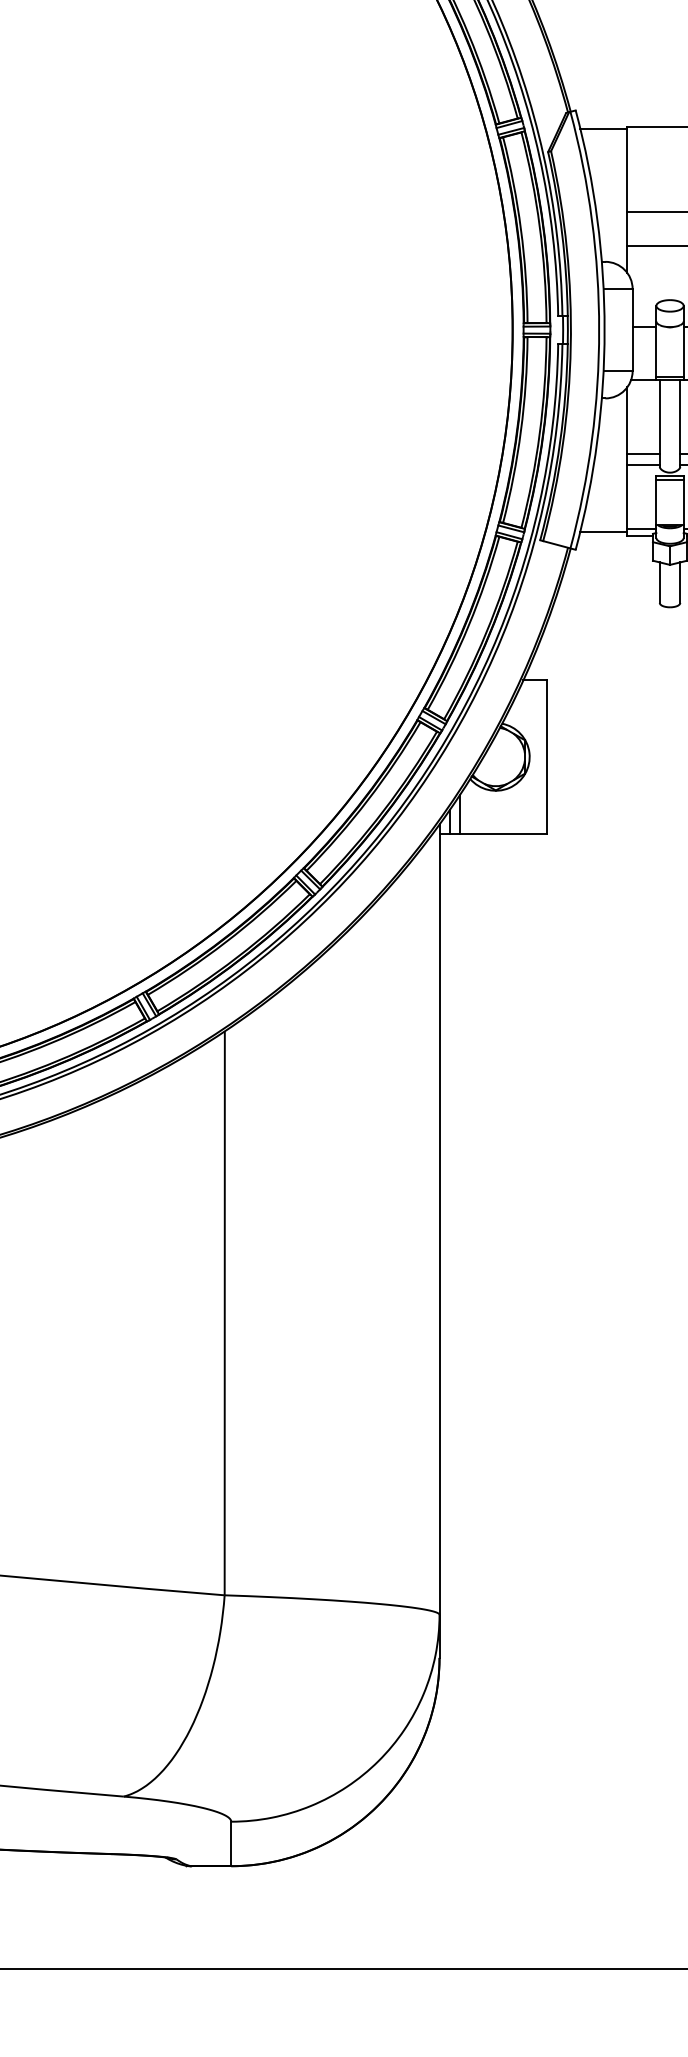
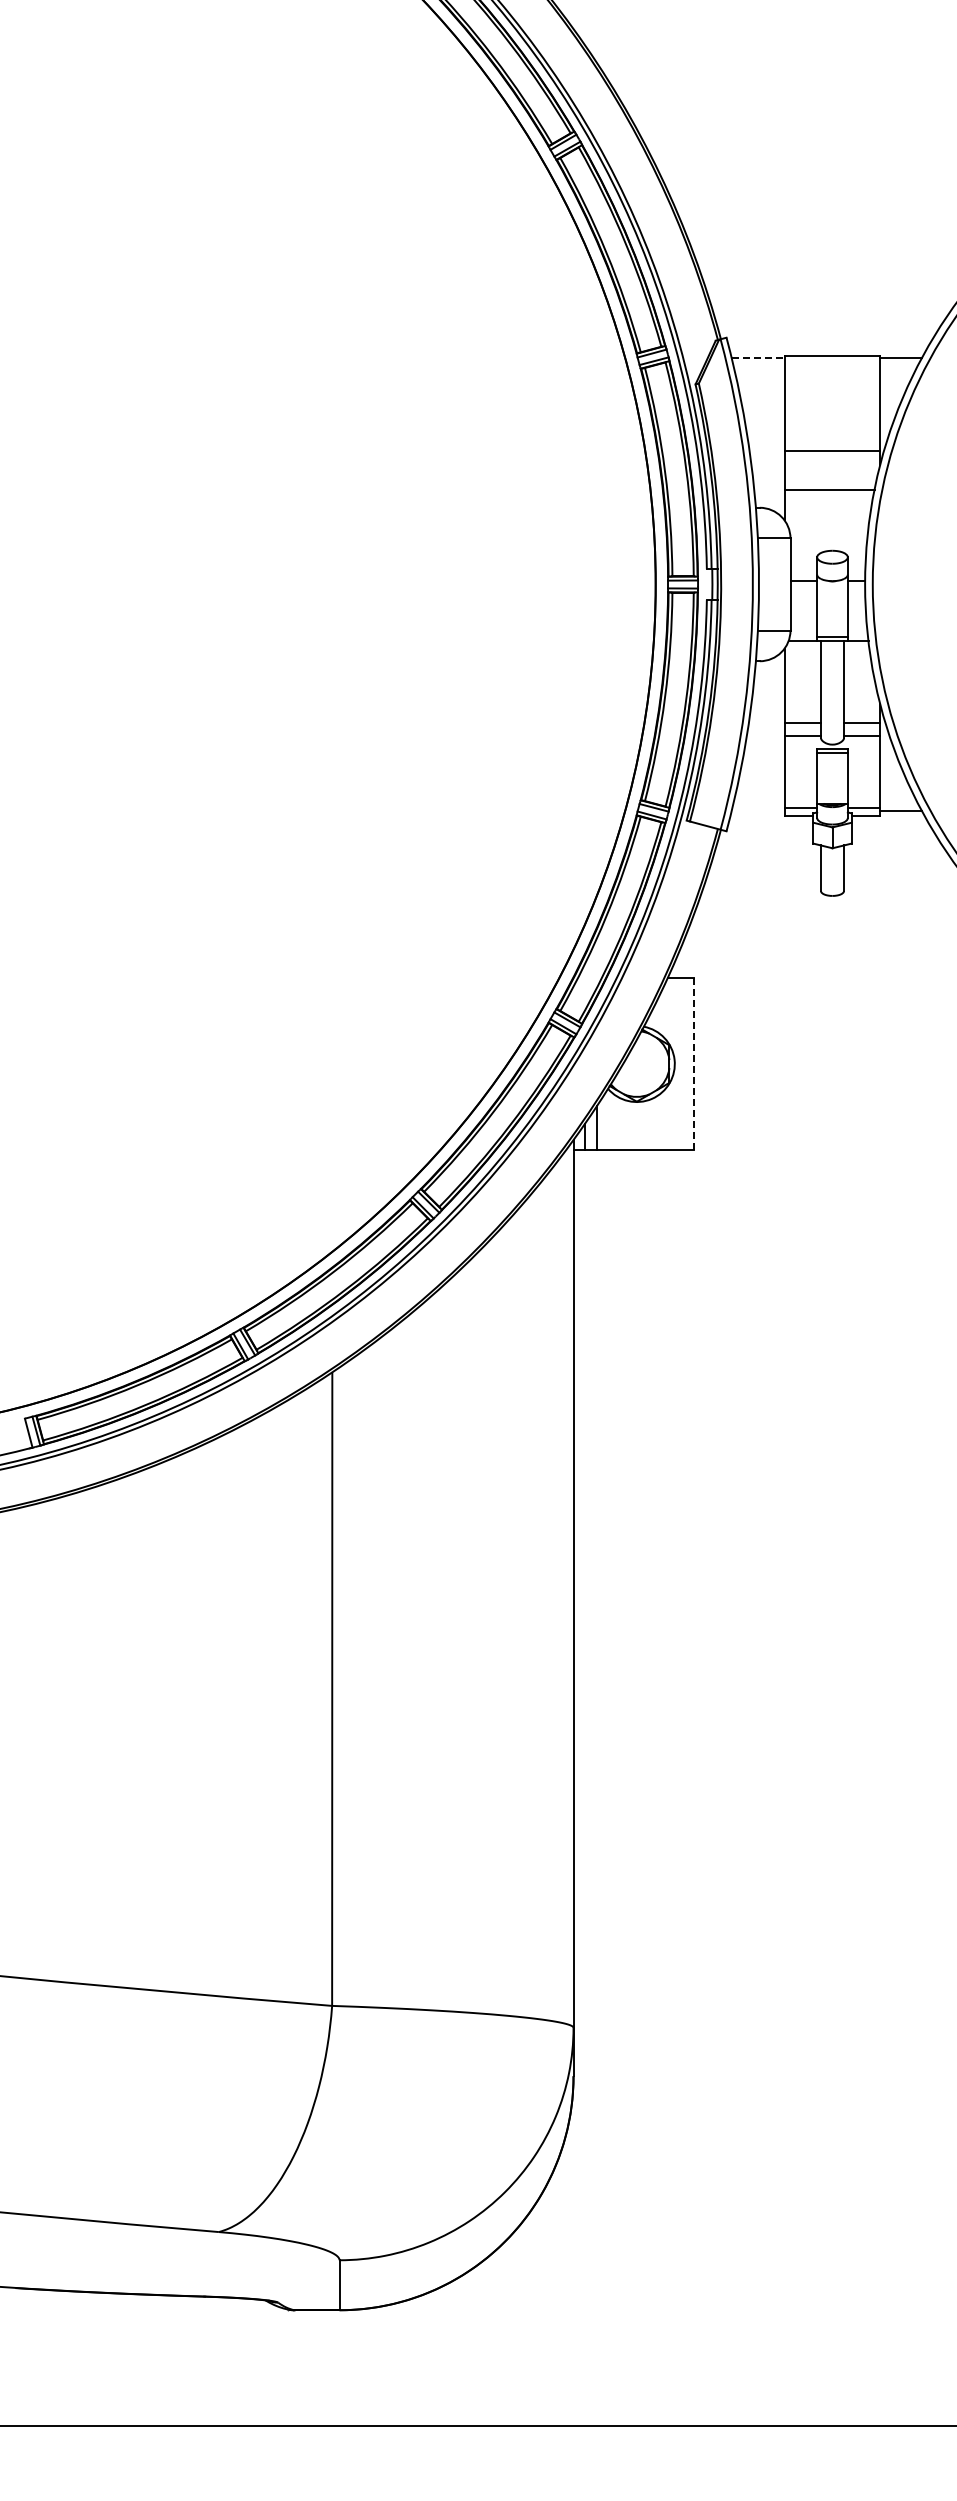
line: (604, 128) -> (758, 358), solid -> dashed
line: (603, 531) -> (757, 810), removed
line: (547, 757) -> (694, 1064), solid -> dashed

